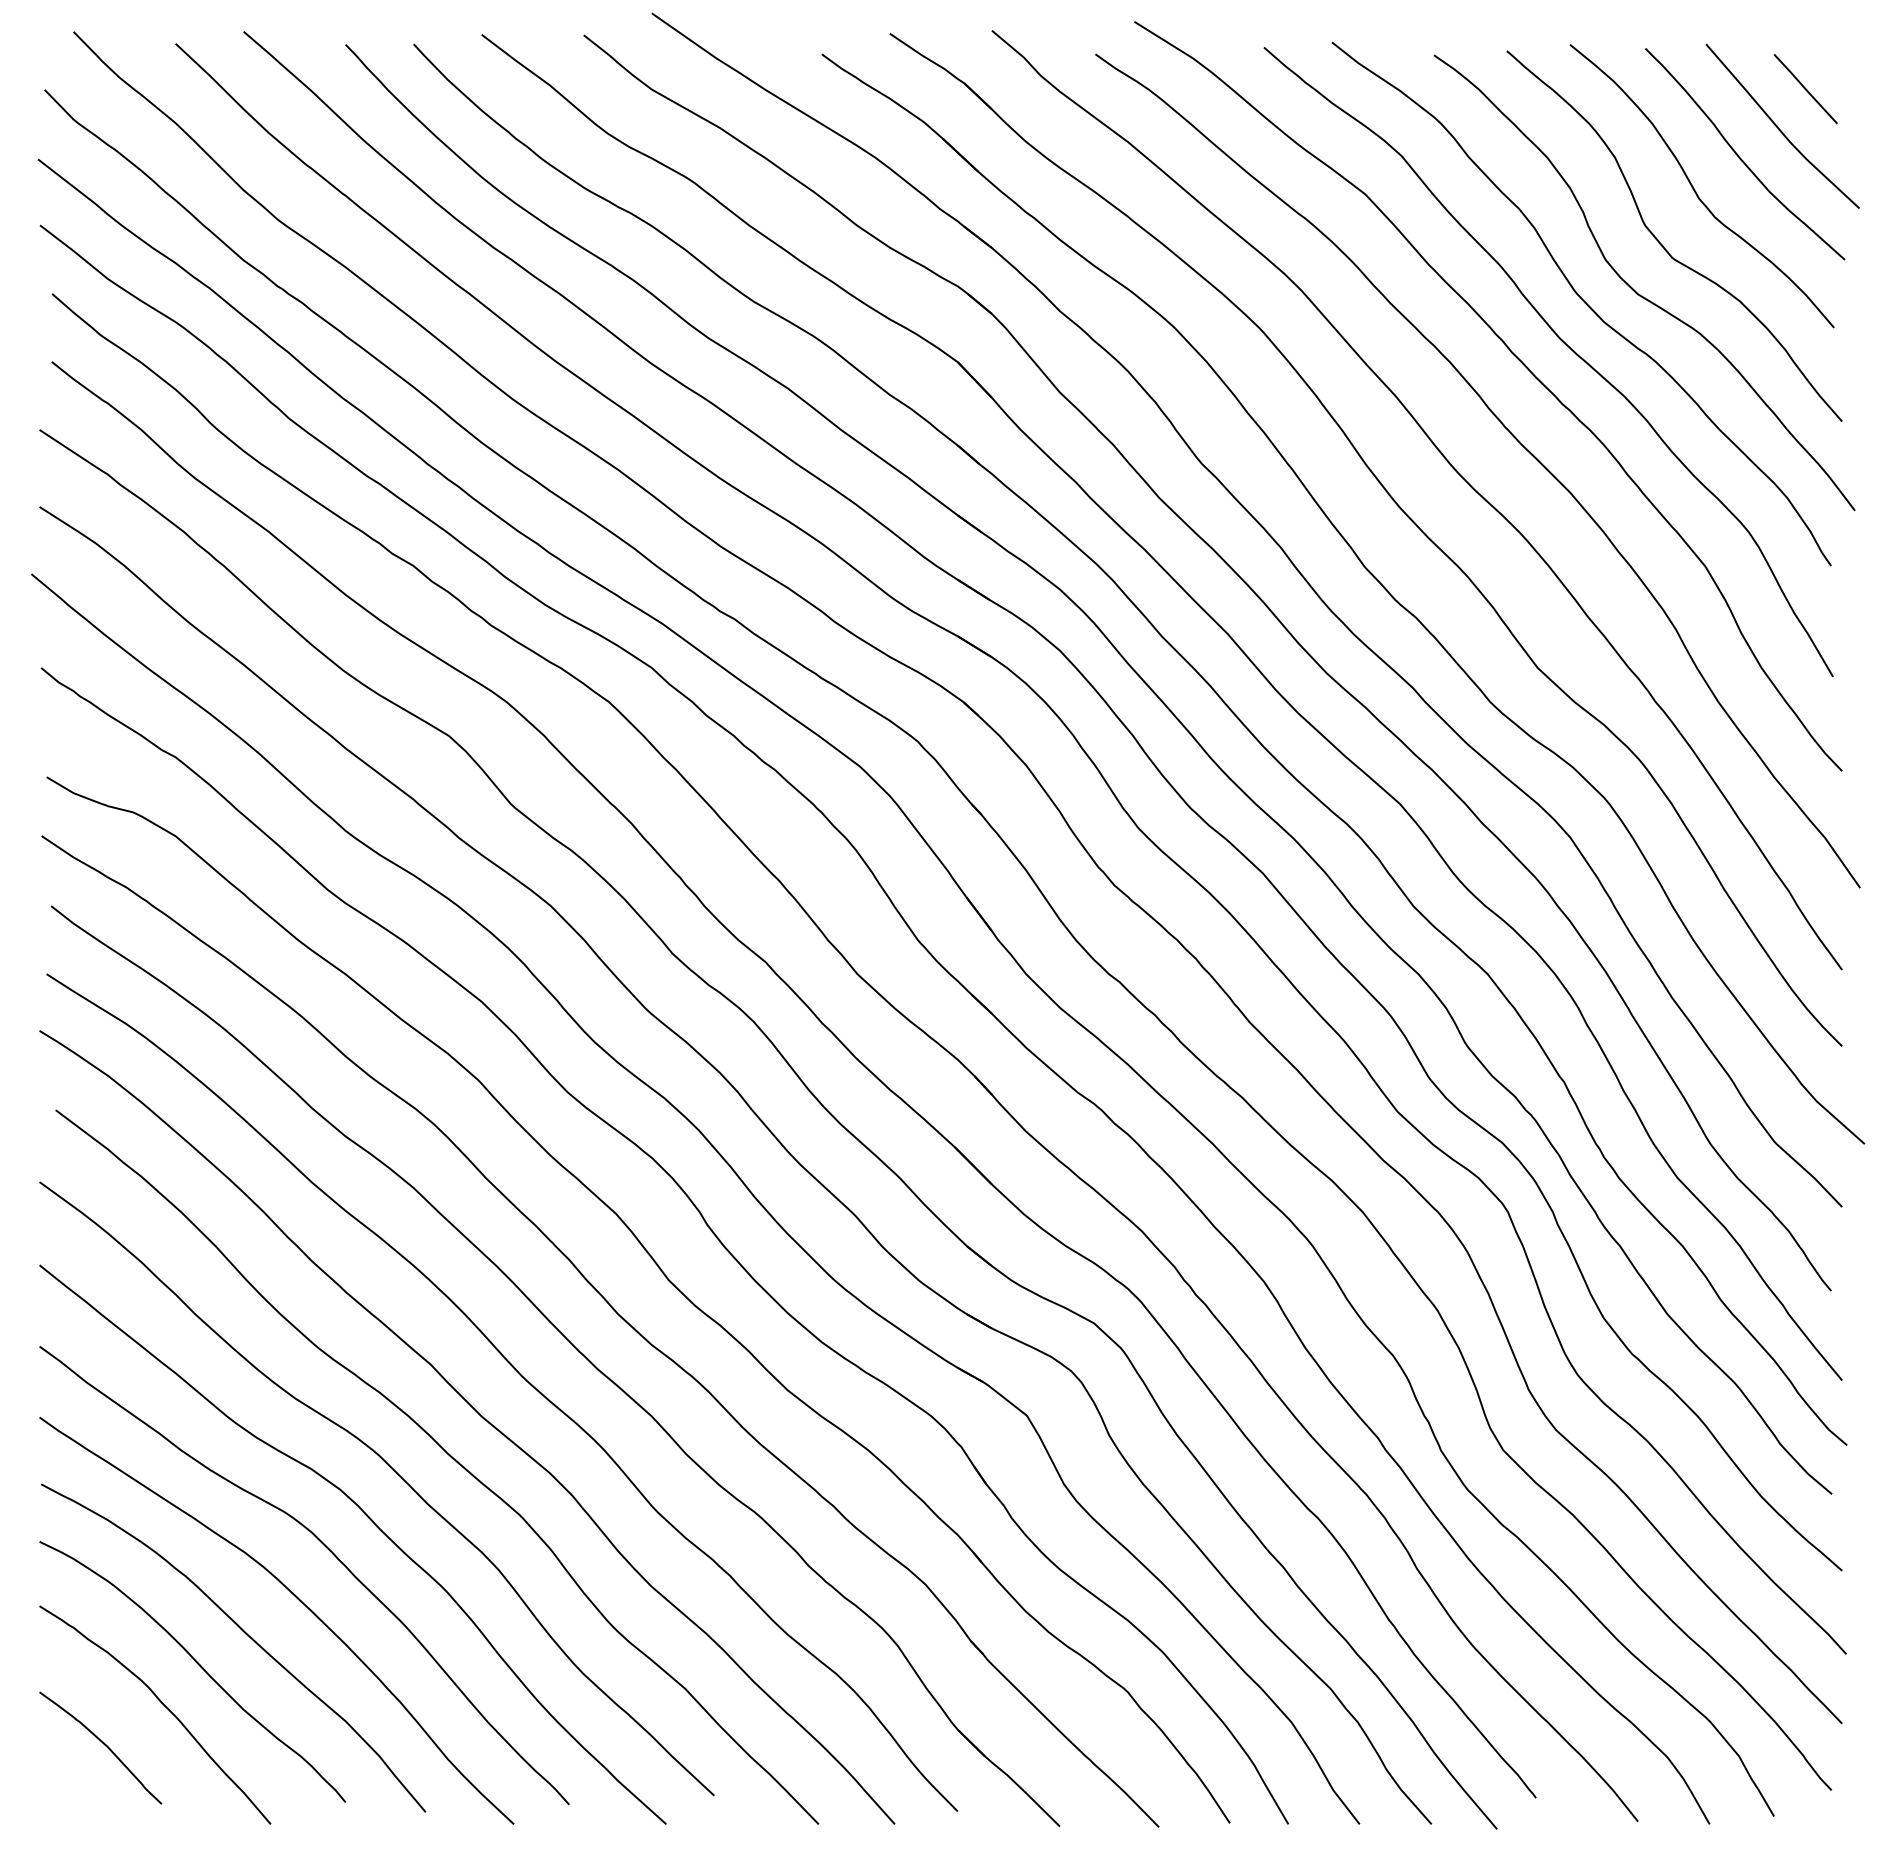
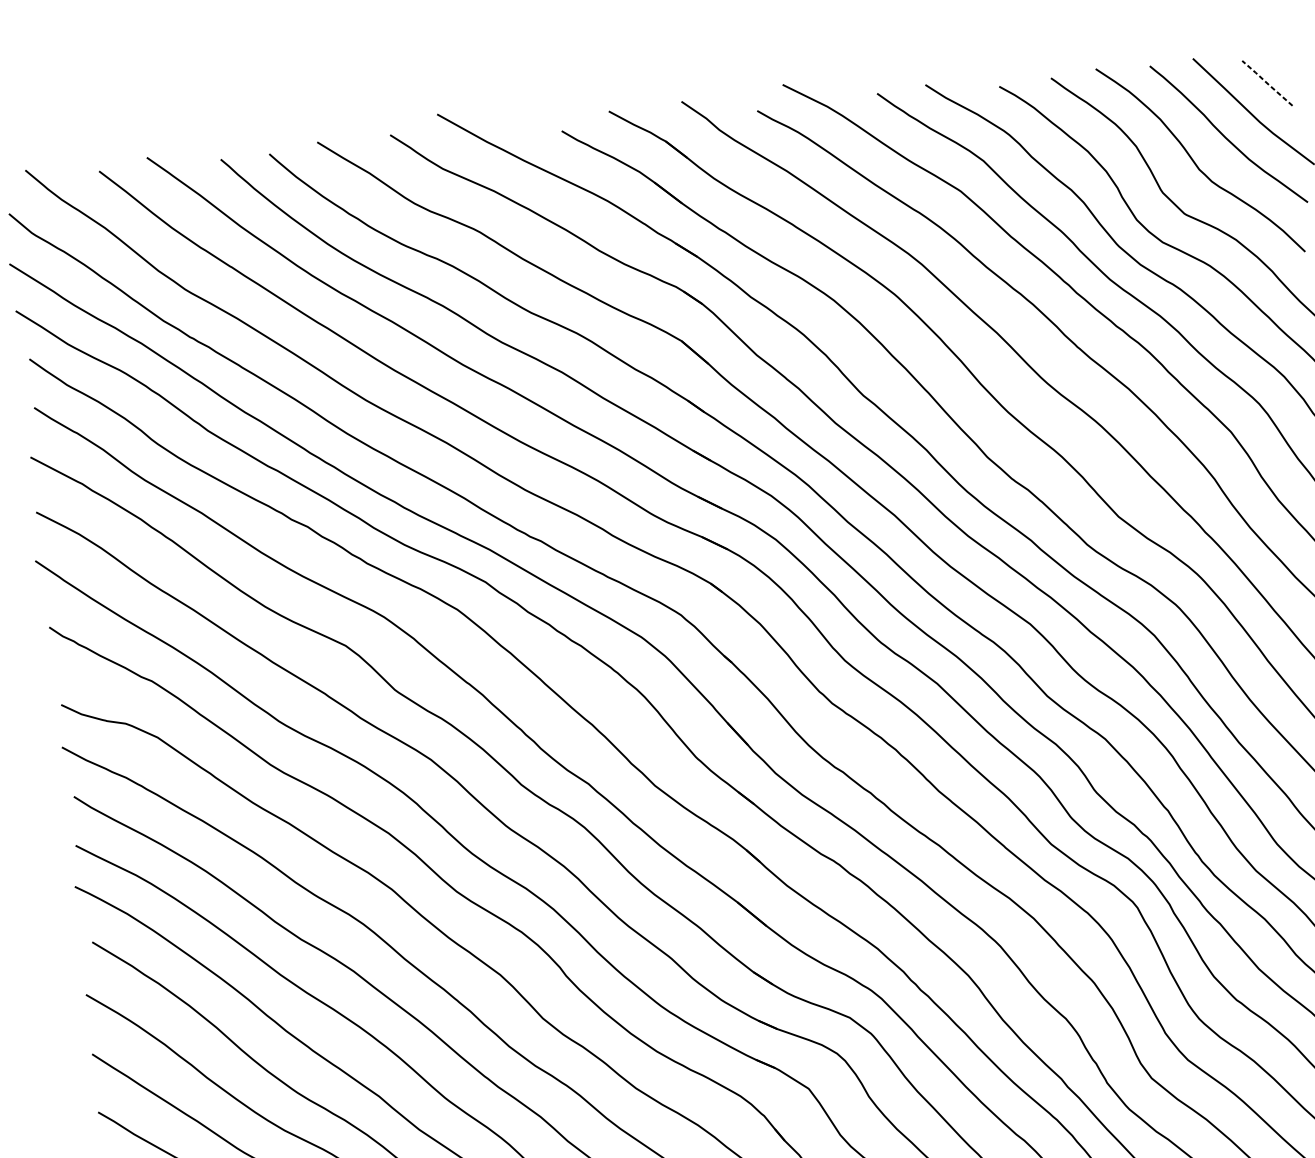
line: (1805, 89) -> (1267, 83), solid -> dashed

